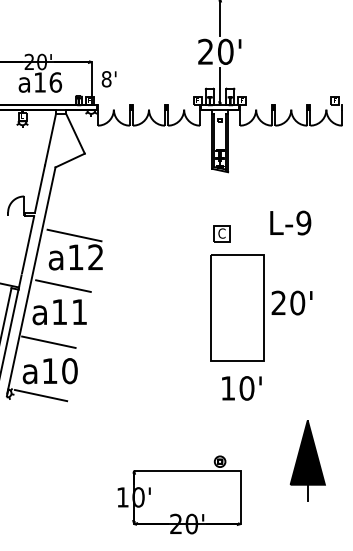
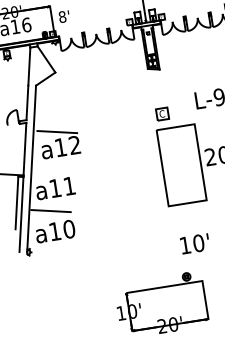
line: (63, 285) -> (55, 168), removed
text: (241, 388) -> (194, 244), moved
line: (40, 395) -> (51, 249), removed

